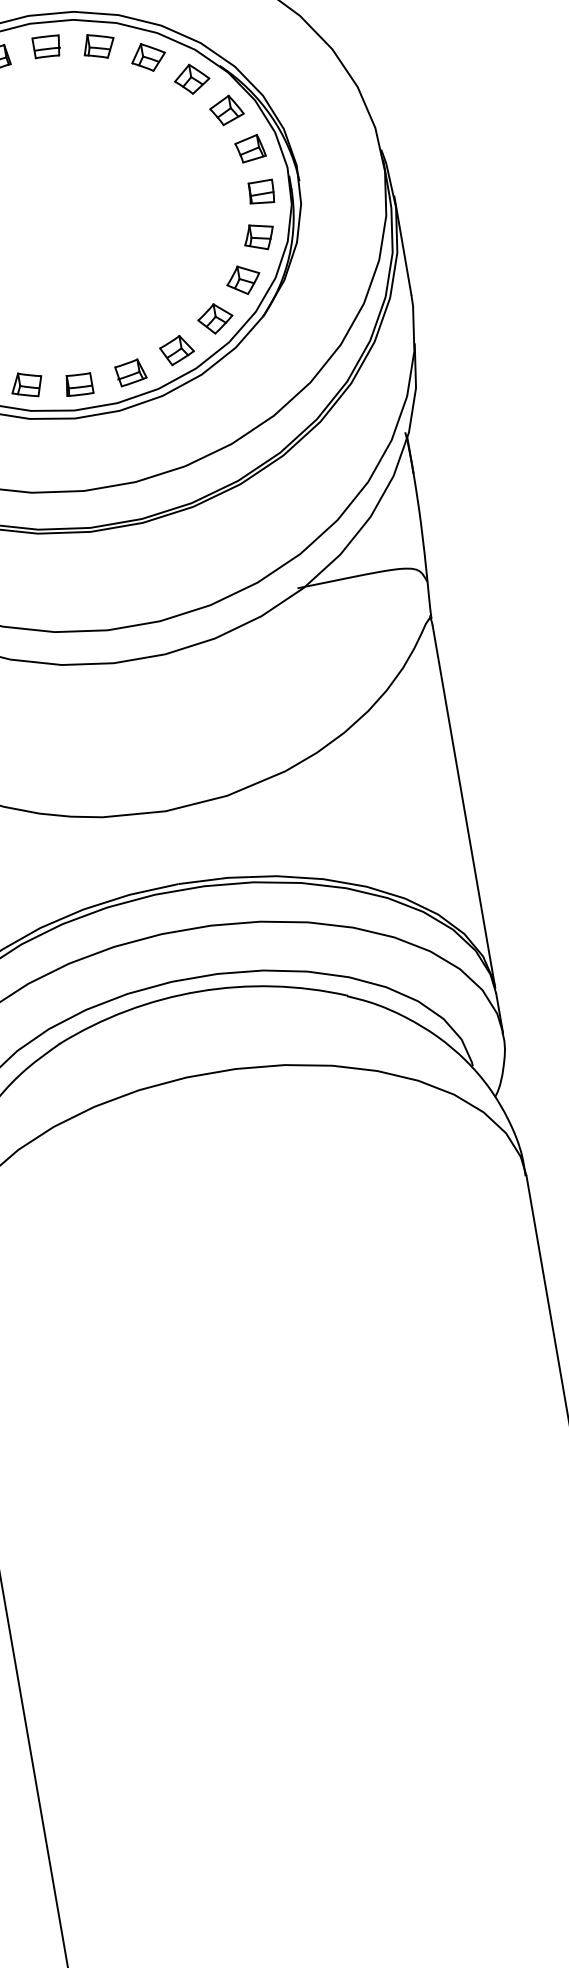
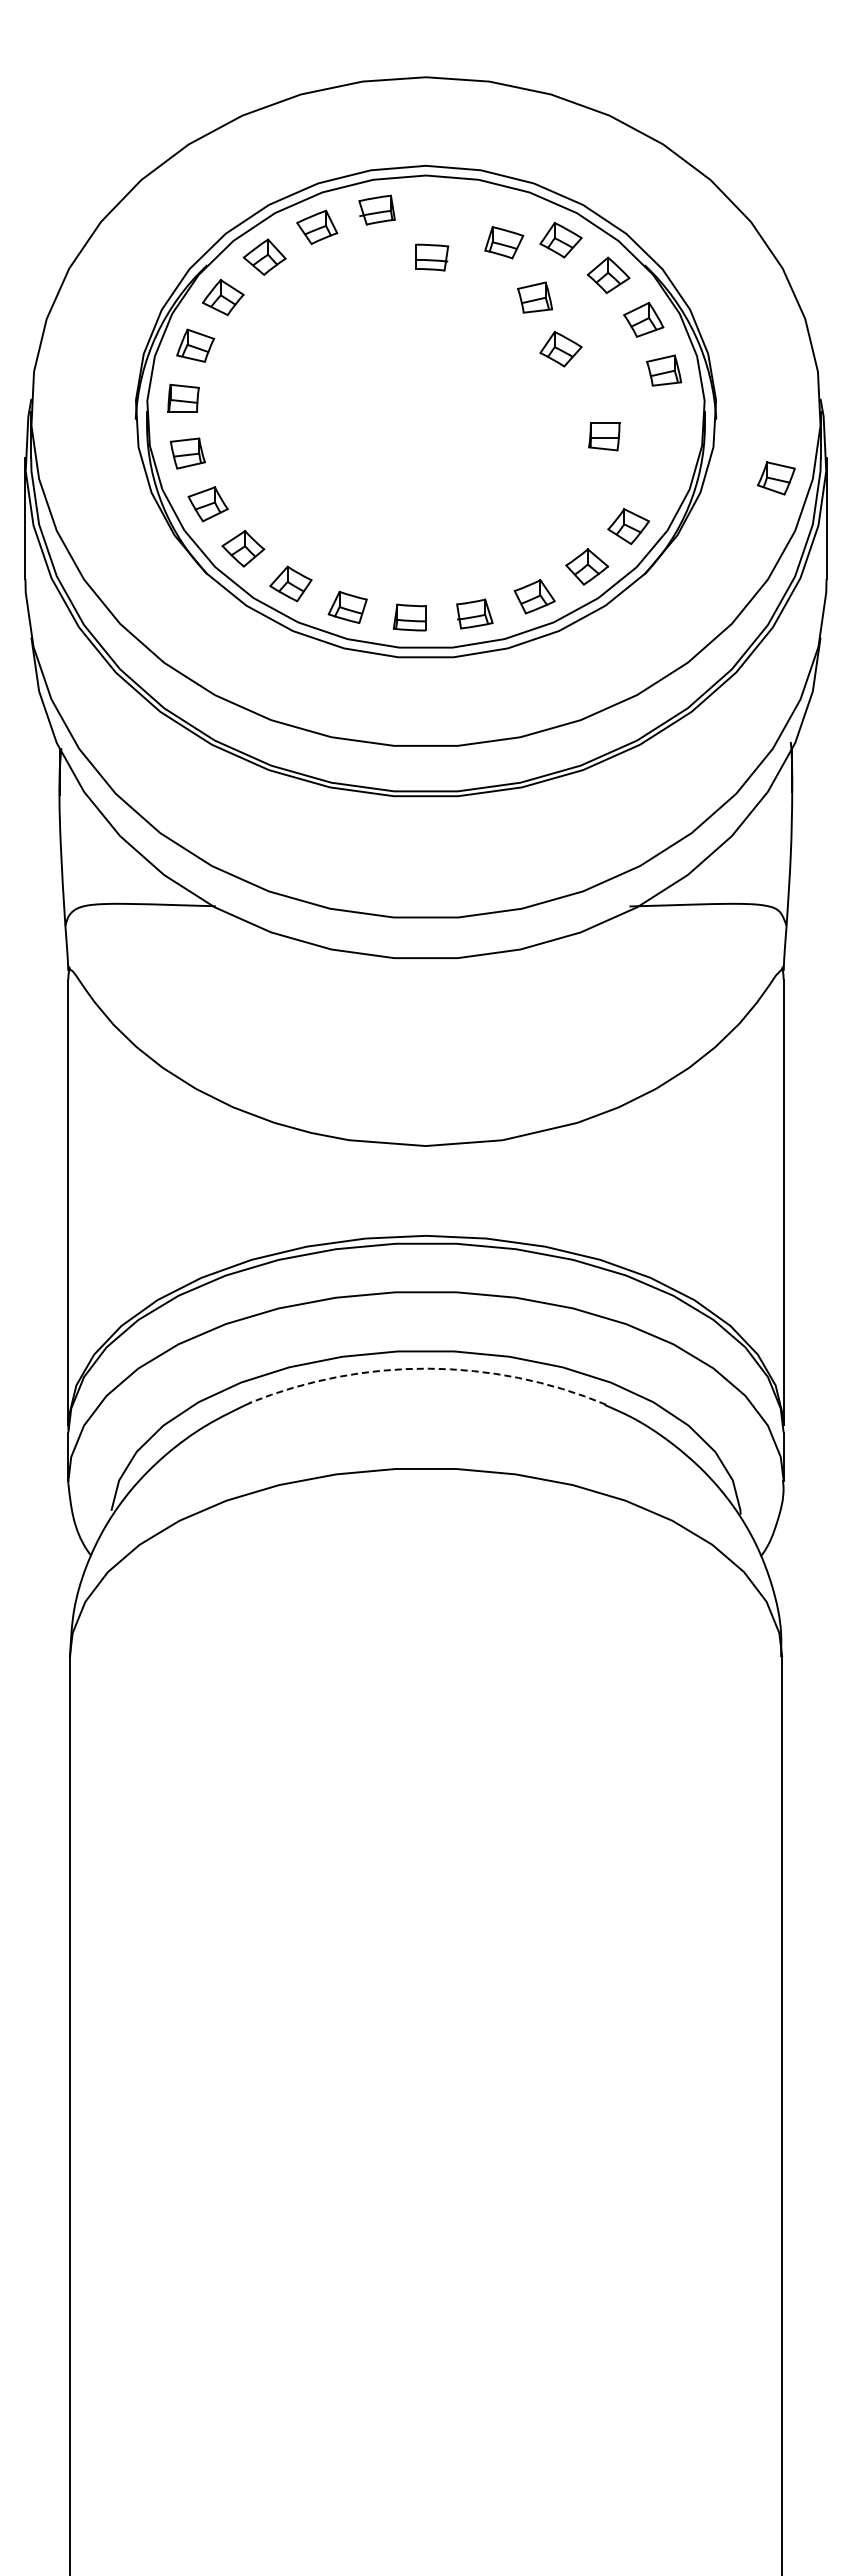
part: (47, 46) -> (432, 257), moved
part: (99, 46) -> (504, 242), moved
part: (134, 107) -> (534, 297), added
part: (163, 145) -> (560, 348), added
part: (261, 192) -> (604, 436), moved
part: (259, 237) -> (776, 478), moved
arc: (199, 991) -> (428, 1368), solid -> dashed

